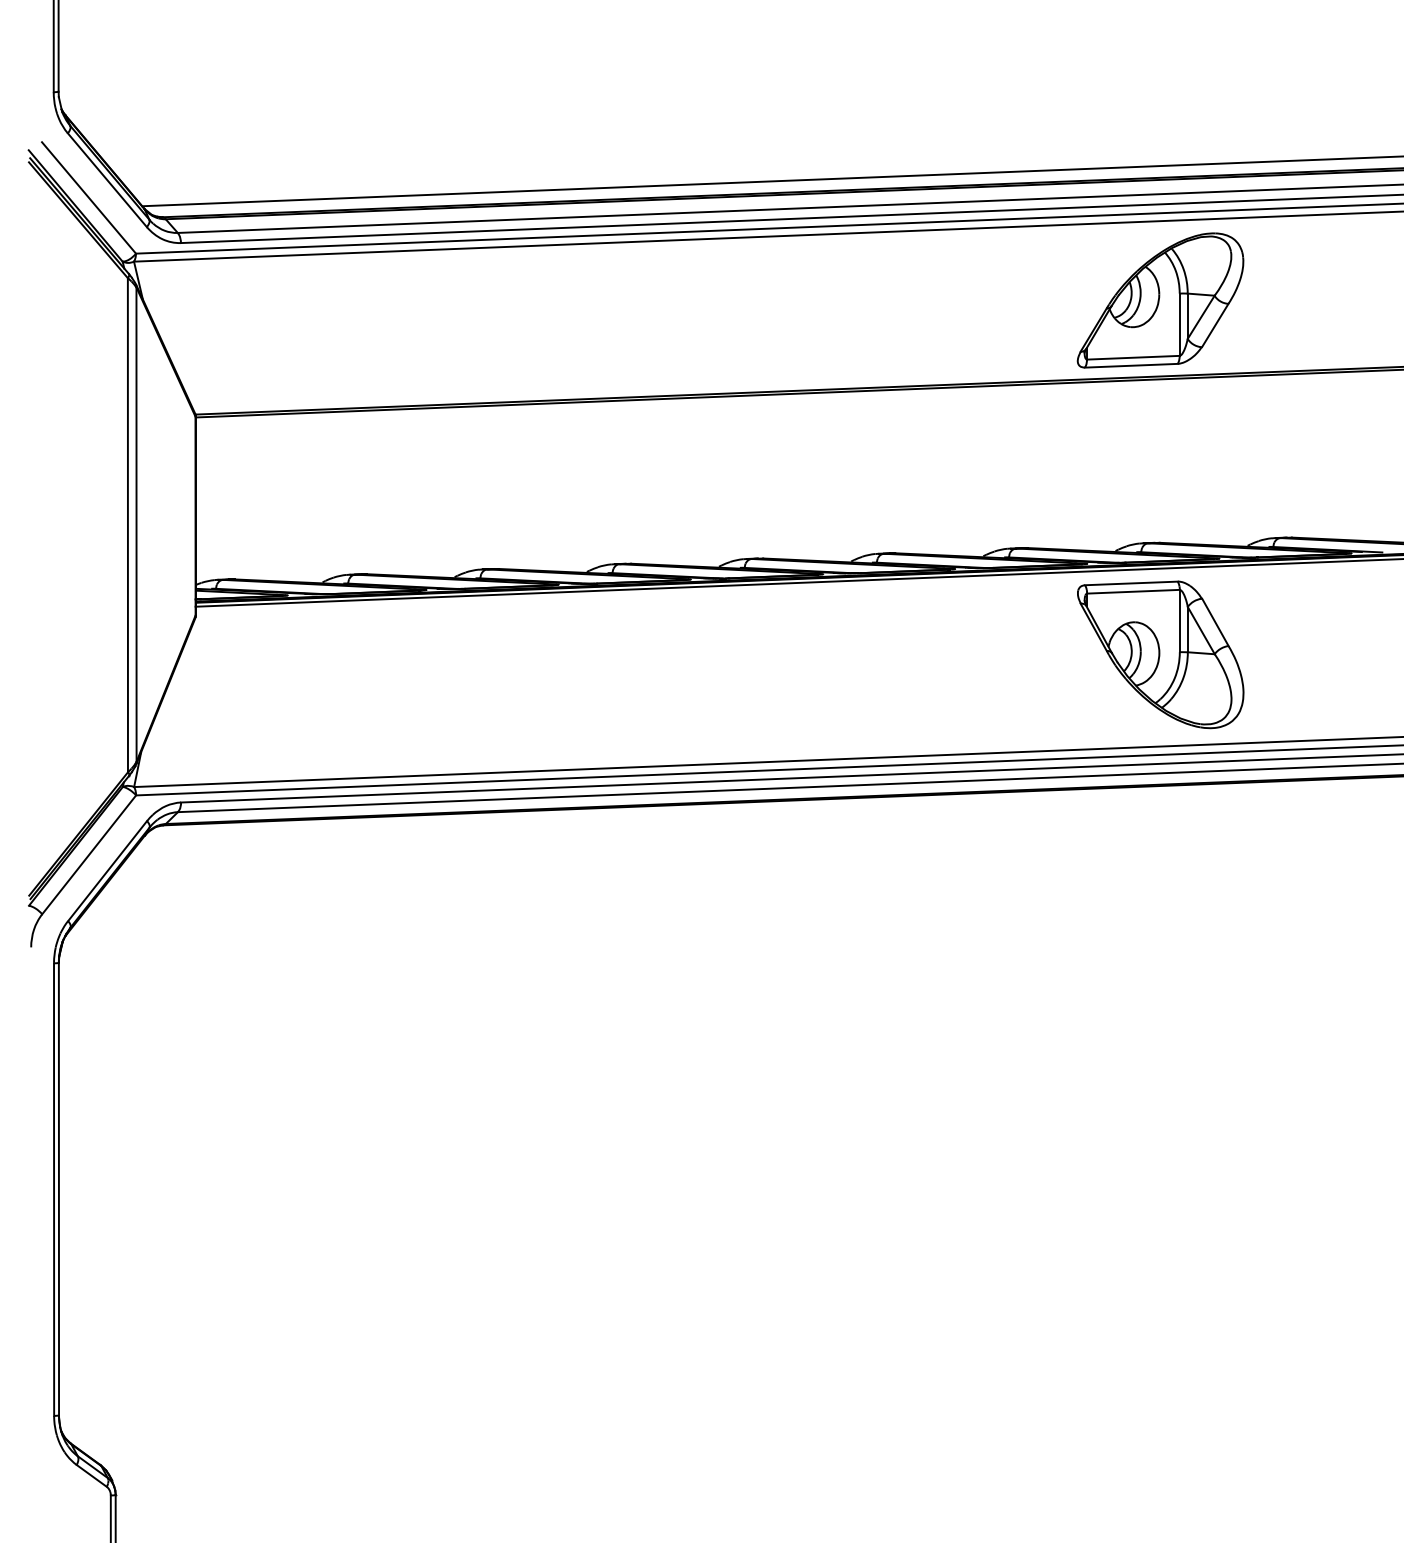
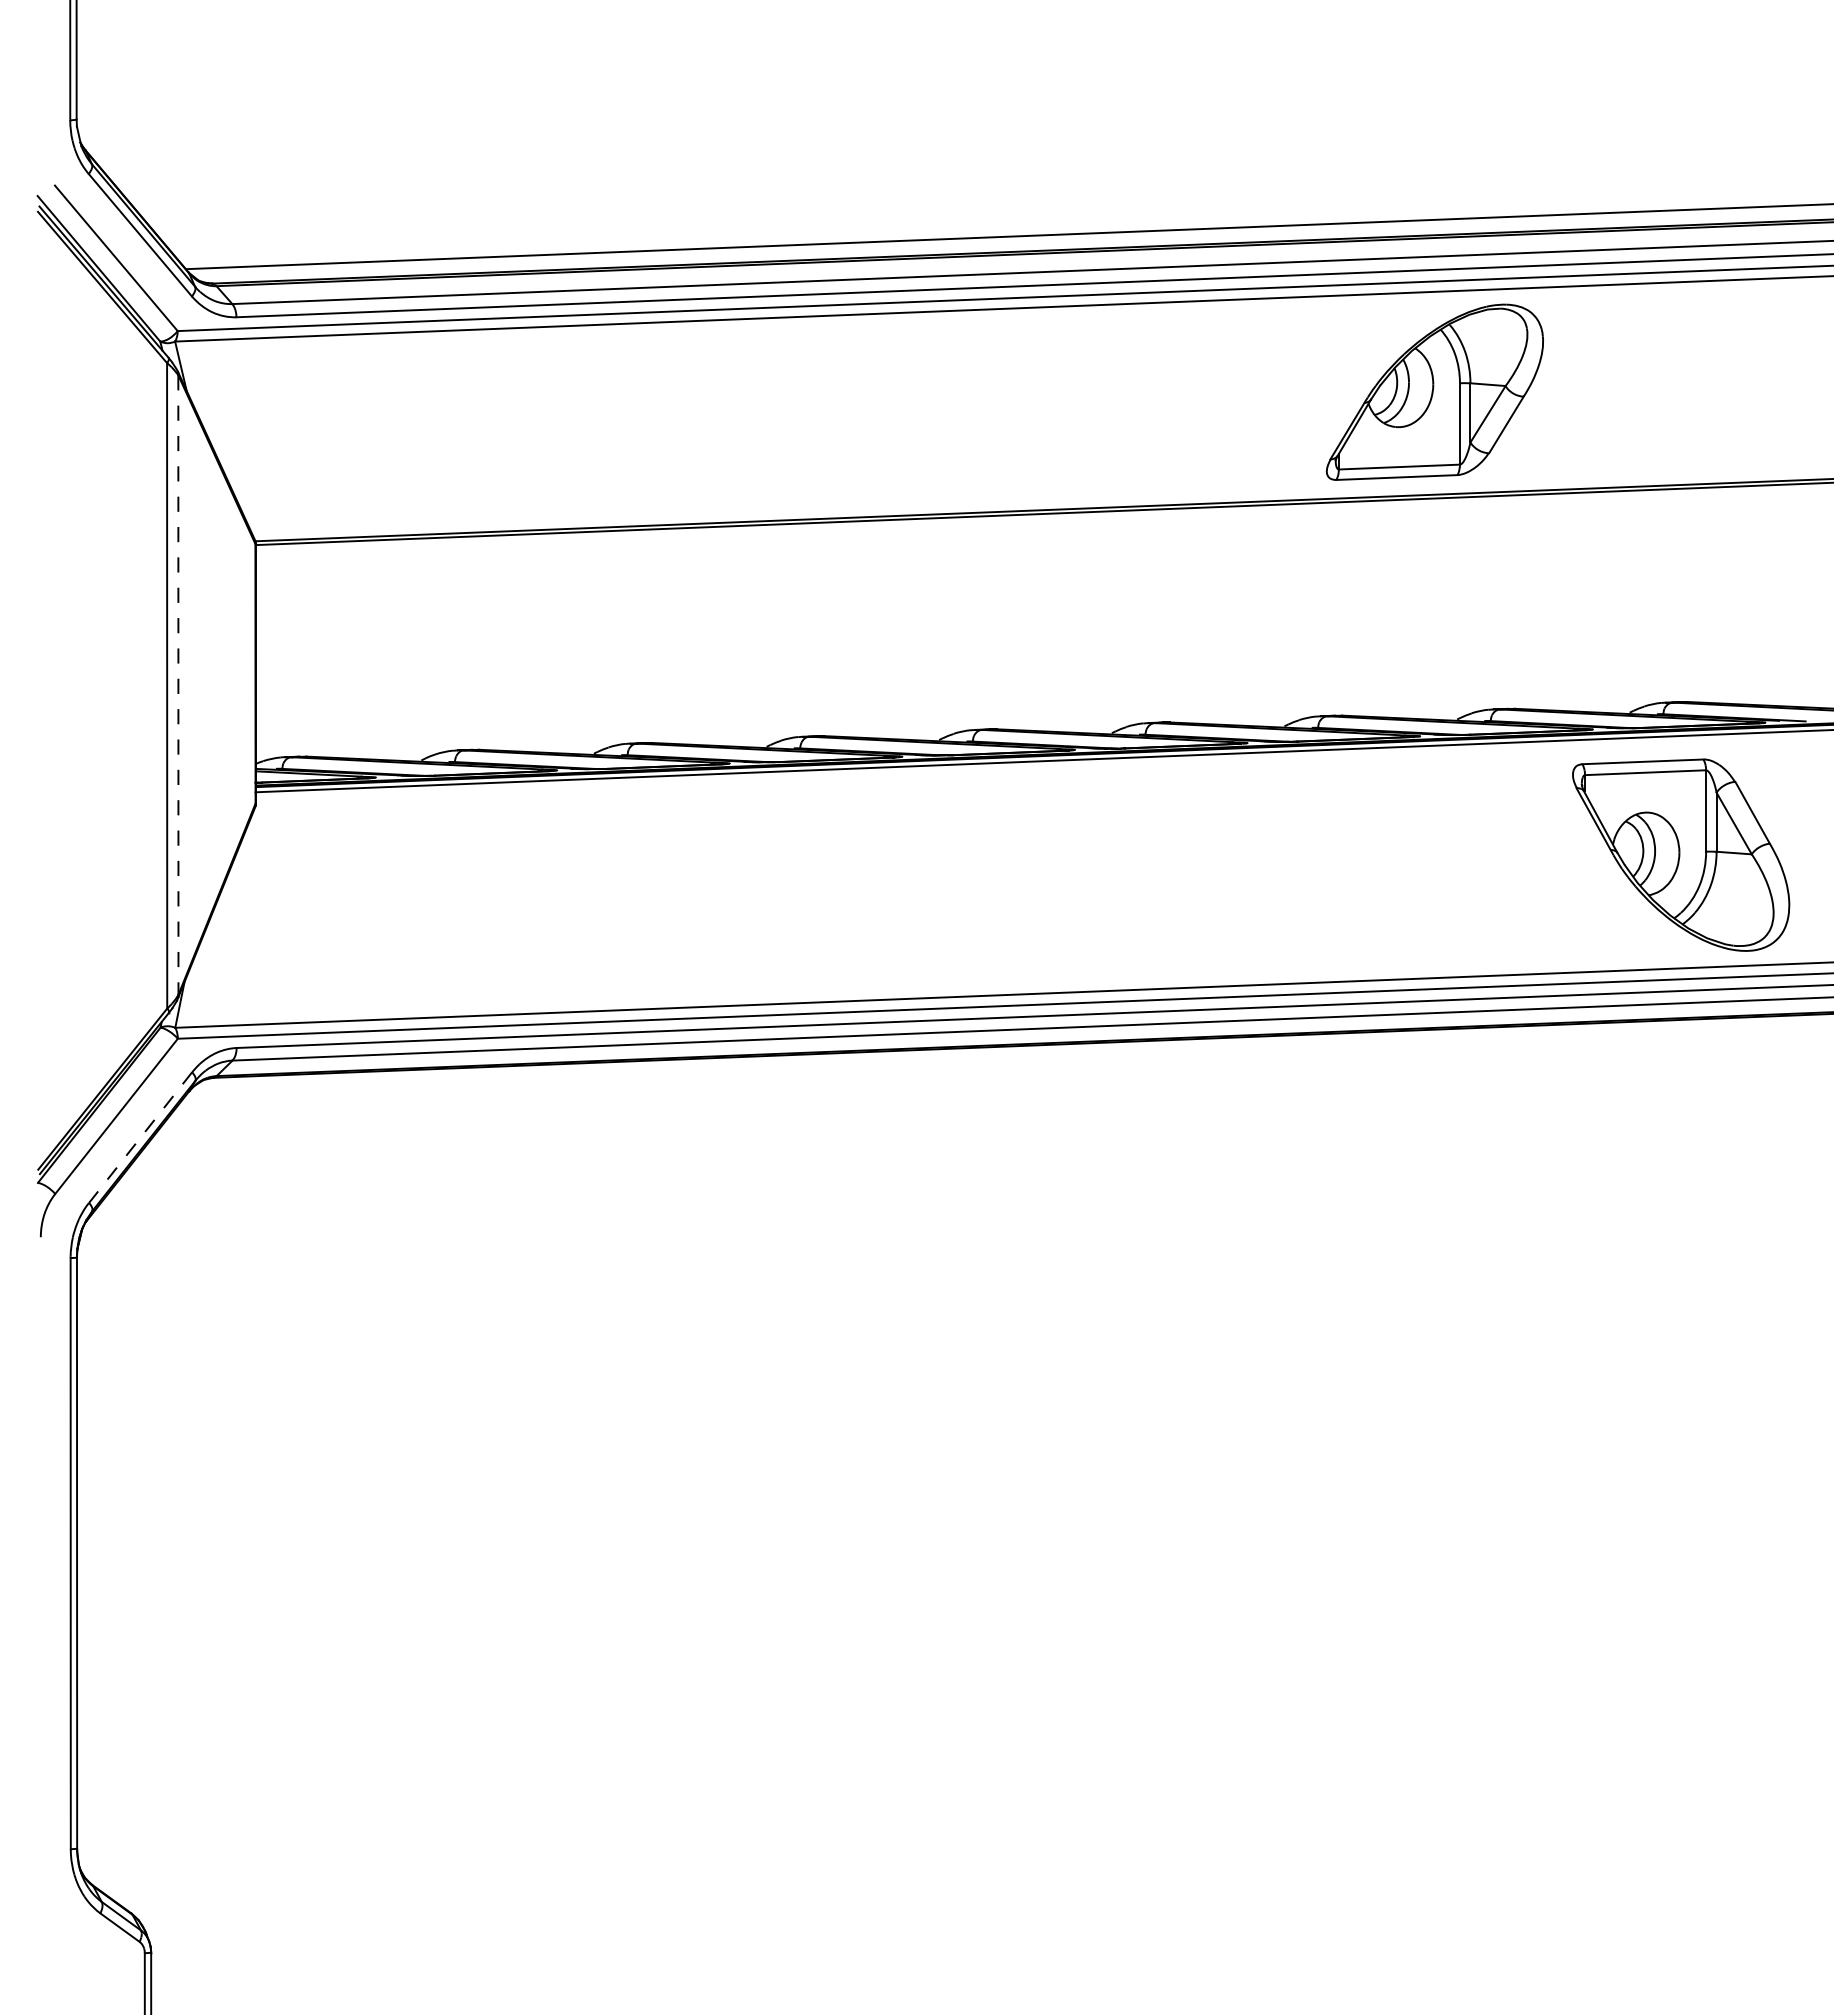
part: (1160, 299) -> (1434, 391), moved
line: (136, 524) -> (178, 685), solid -> dashed
part: (1160, 654) -> (1681, 854), moved
line: (107, 871) -> (140, 1138), solid -> dashed

